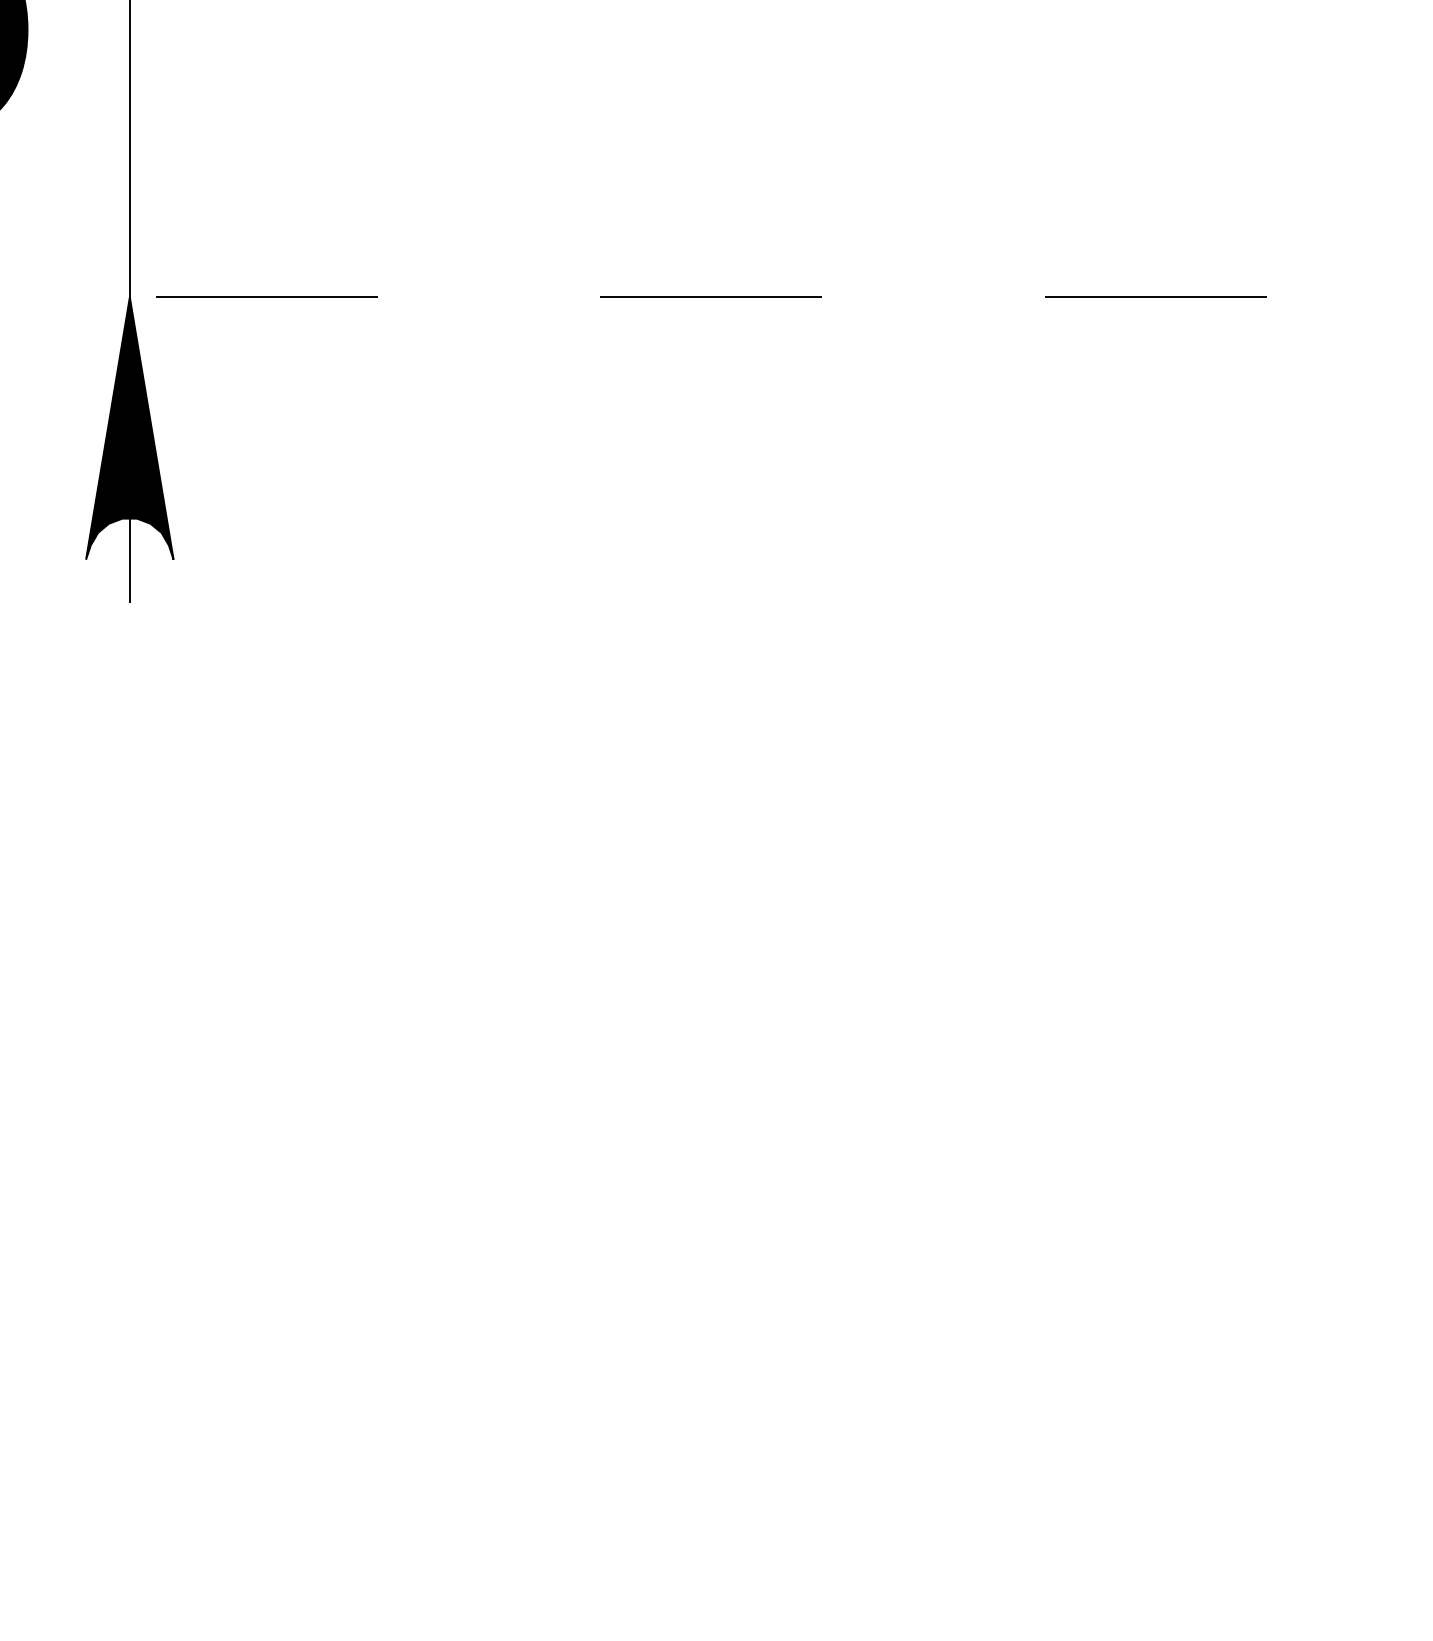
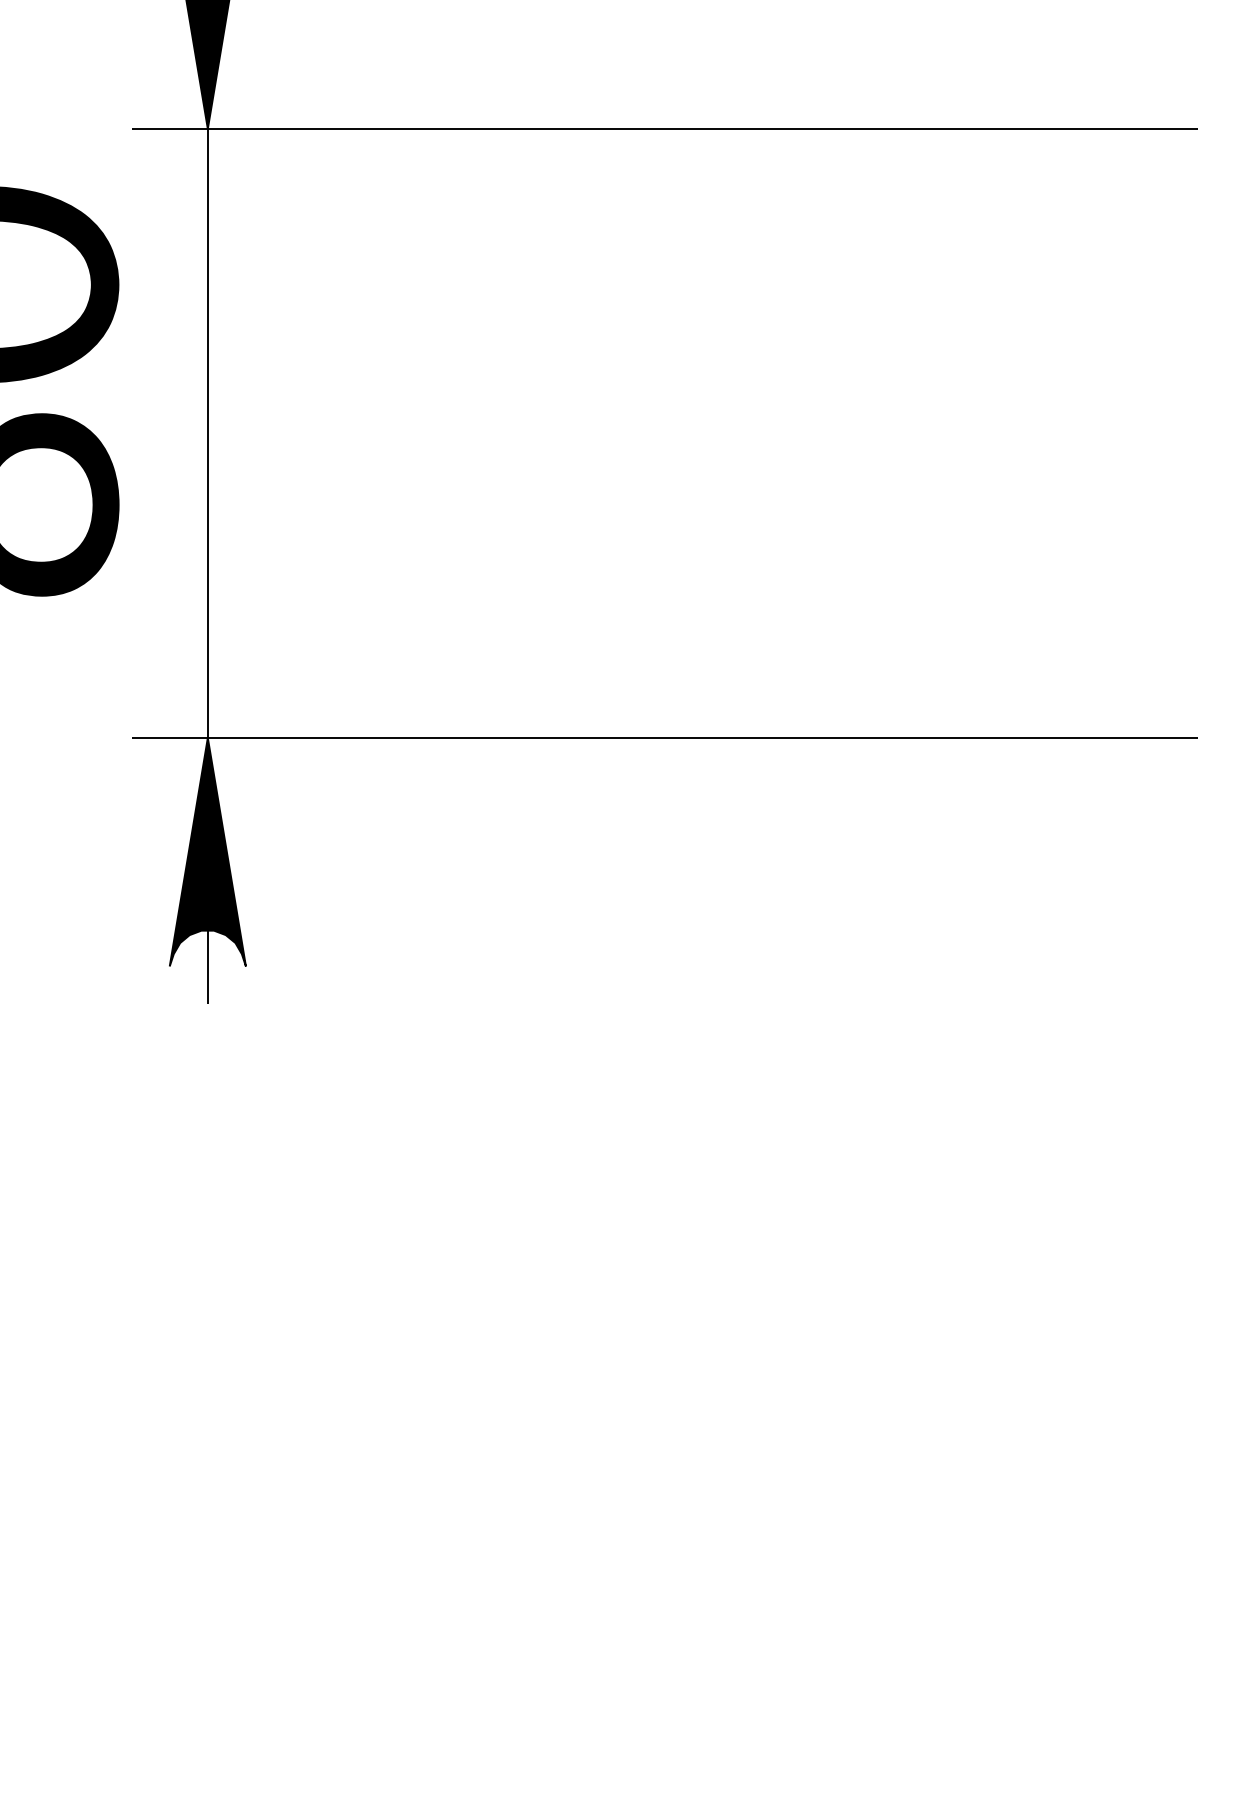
line: (654, 297) -> (664, 738), dashed -> solid

